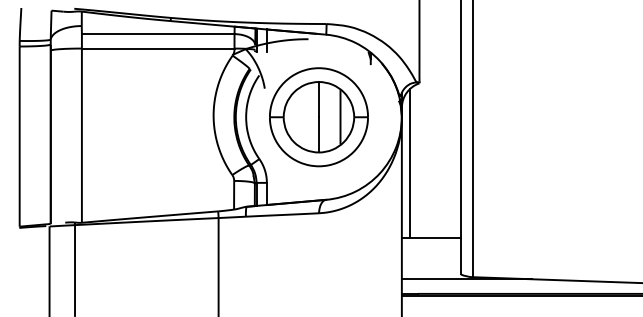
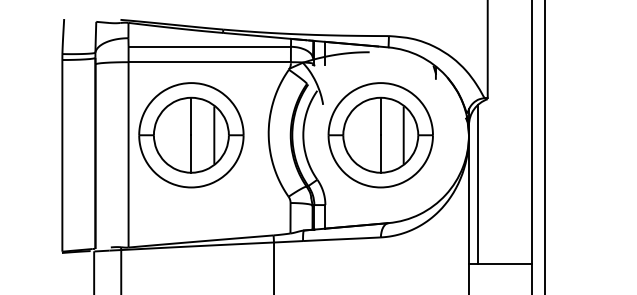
part: (140, 117) -> (190, 135), added

